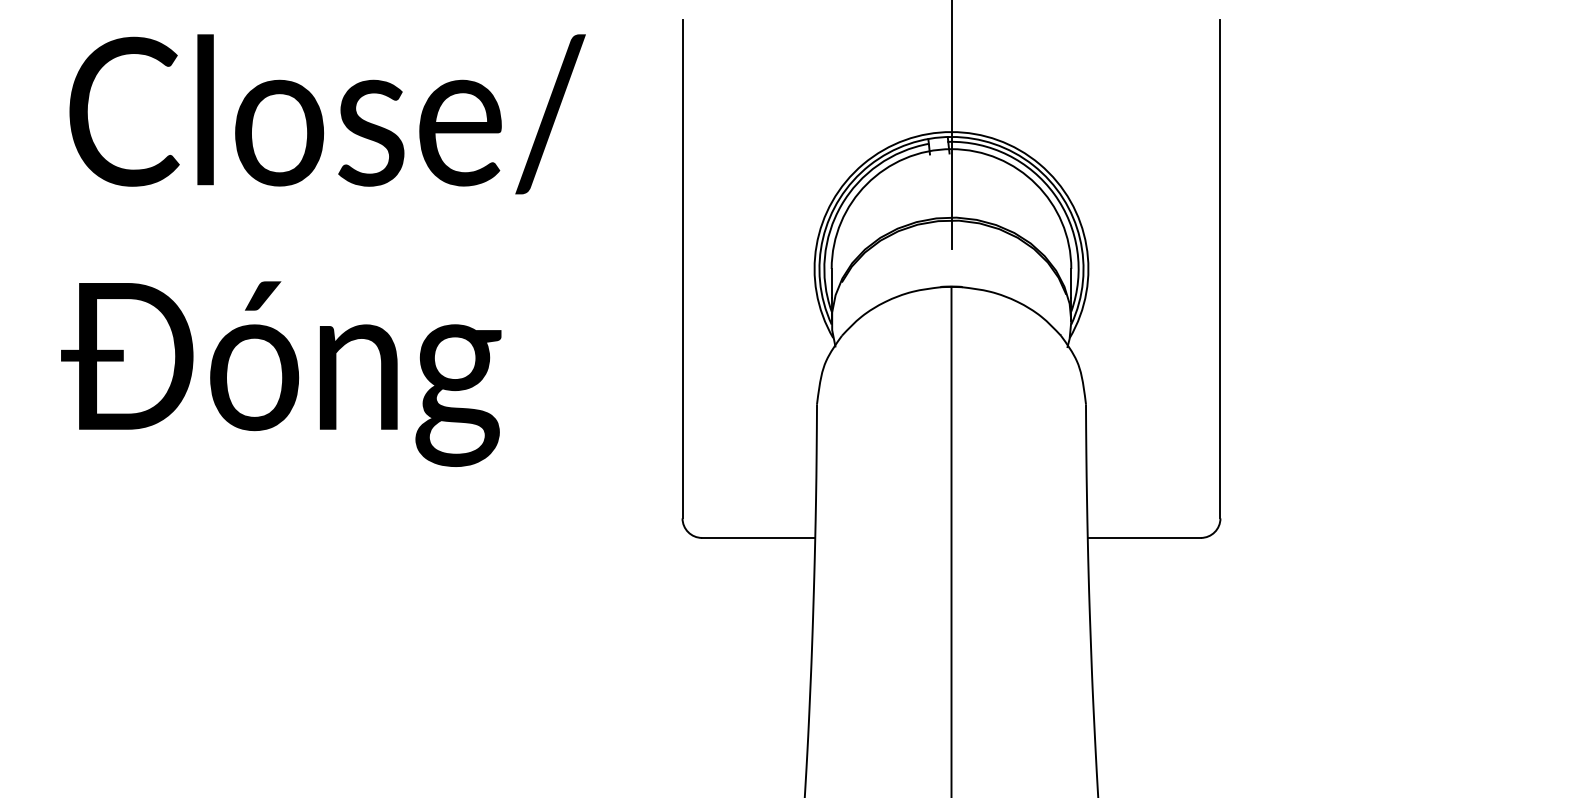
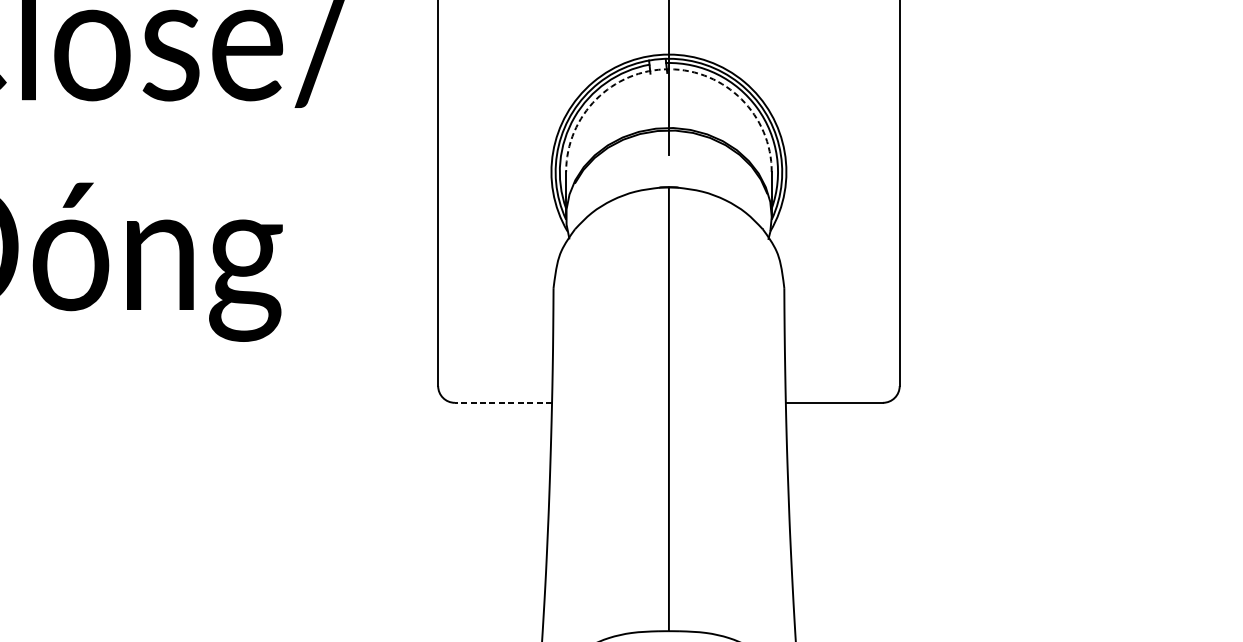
arc: (951, 149) -> (668, 69), solid -> dashed
line: (758, 537) -> (503, 402), solid -> dashed

